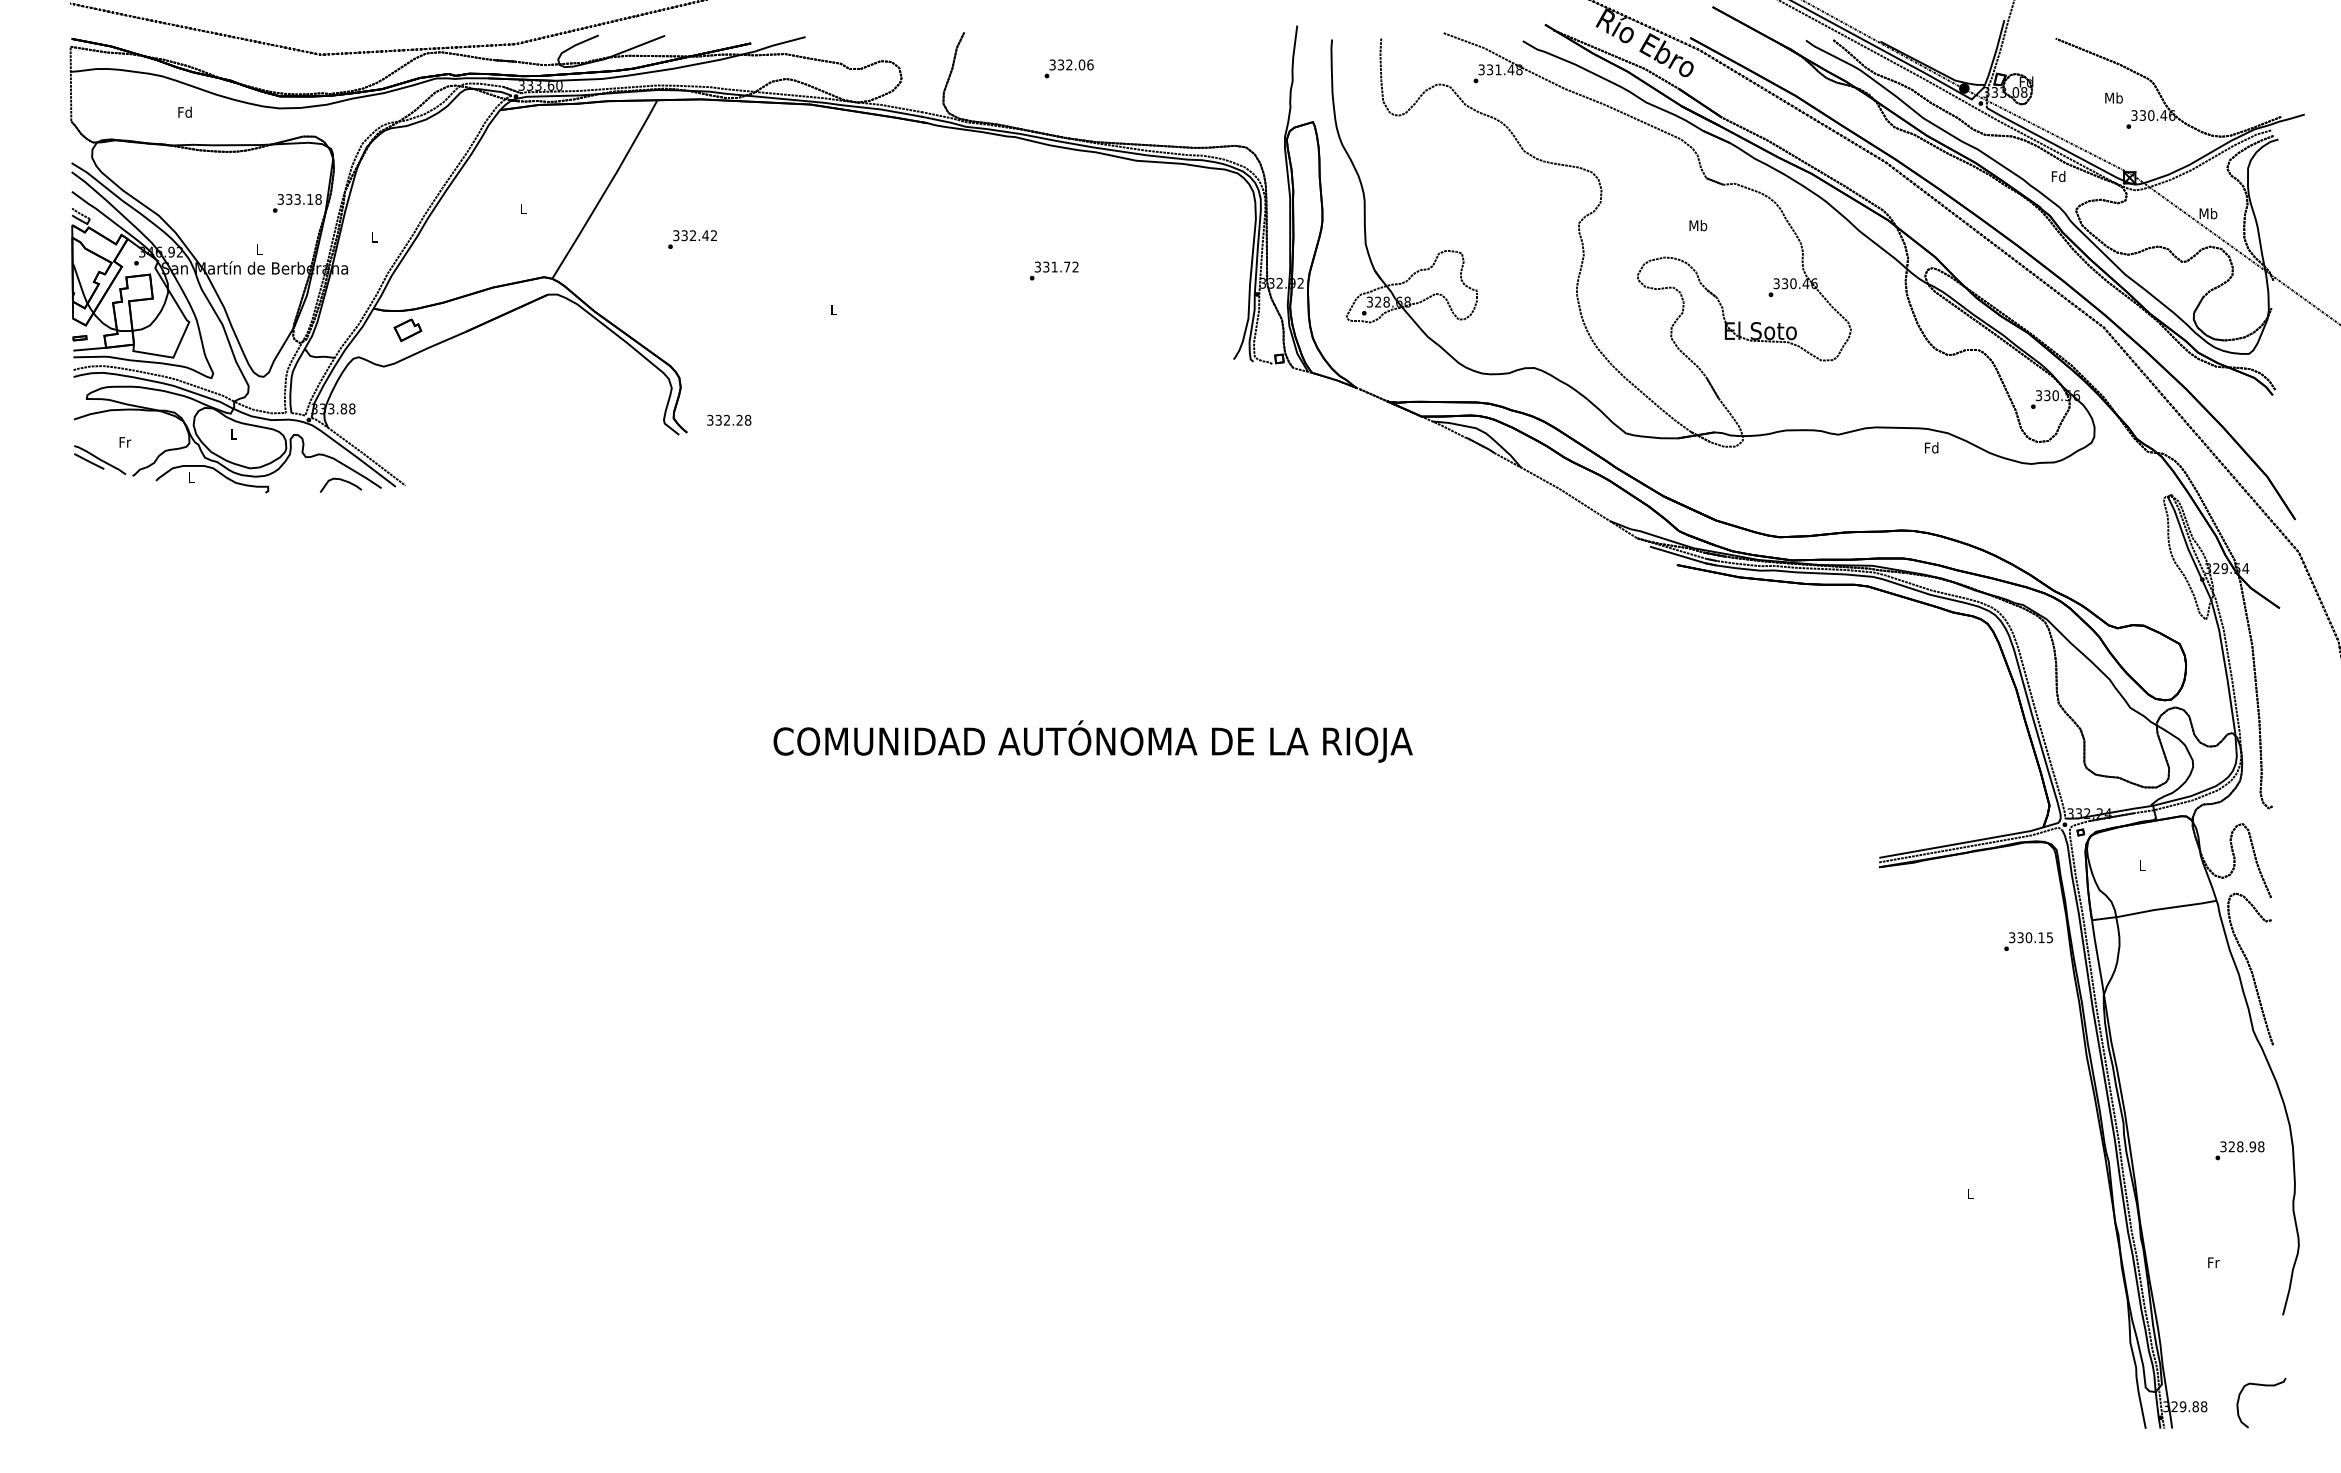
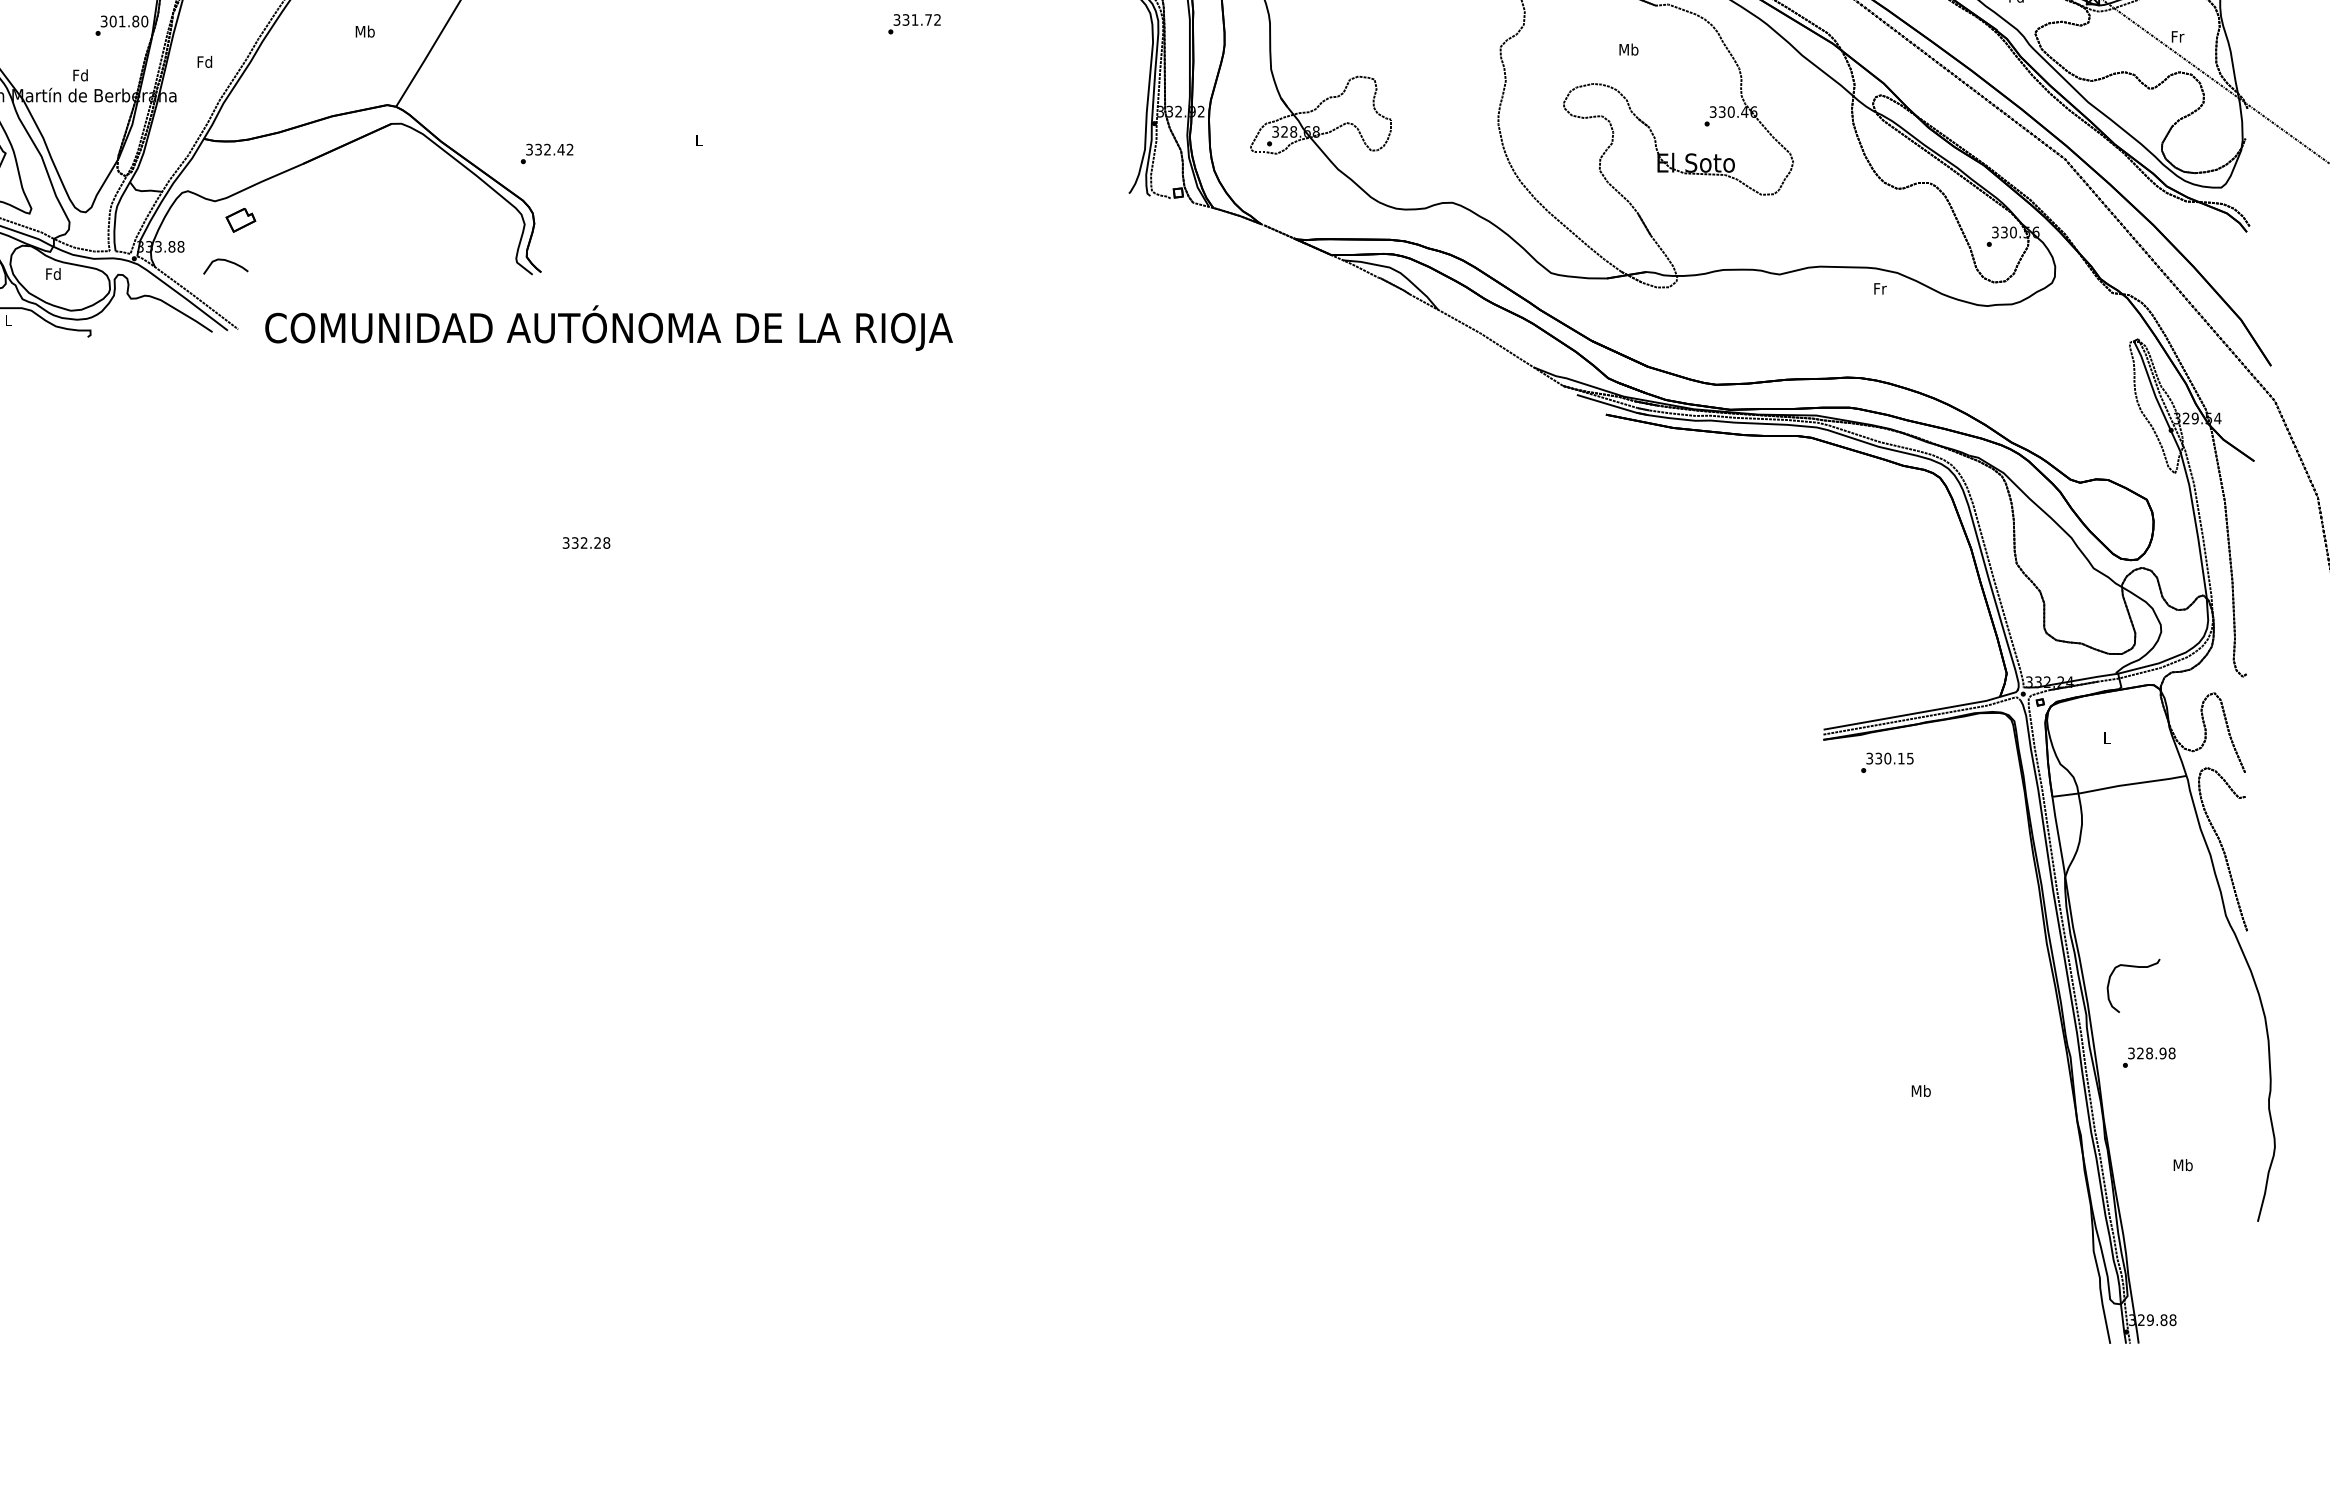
text: (303, 199) -> (128, 21), 333.18 -> 301.80
text: (523, 208) -> (365, 31), L -> Mb
text: (2208, 213) -> (2177, 36), Mb -> Fr
text: (374, 236) -> (204, 61), L -> Fd
text: (692, 239) -> (546, 153), moved
text: (258, 249) -> (80, 75), L -> Fd
text: (1054, 270) -> (914, 23), moved
part: (407, 329) -> (240, 219), moved
text: (729, 419) -> (586, 542), moved
text: (233, 433) -> (53, 273), L -> Fd
text: (1931, 447) -> (1879, 288), Fd -> Fr
curve: (343, 481) -> (228, 262), moved
text: (1092, 741) -> (608, 328), moved
text: (2028, 941) -> (1887, 762), moved
text: (2239, 1150) -> (2148, 1057), moved
text: (1969, 1193) -> (1920, 1090), L -> Mb
text: (2213, 1262) -> (2183, 1164), Fr -> Mb
curve: (2264, 1386) -> (2136, 968), moved

